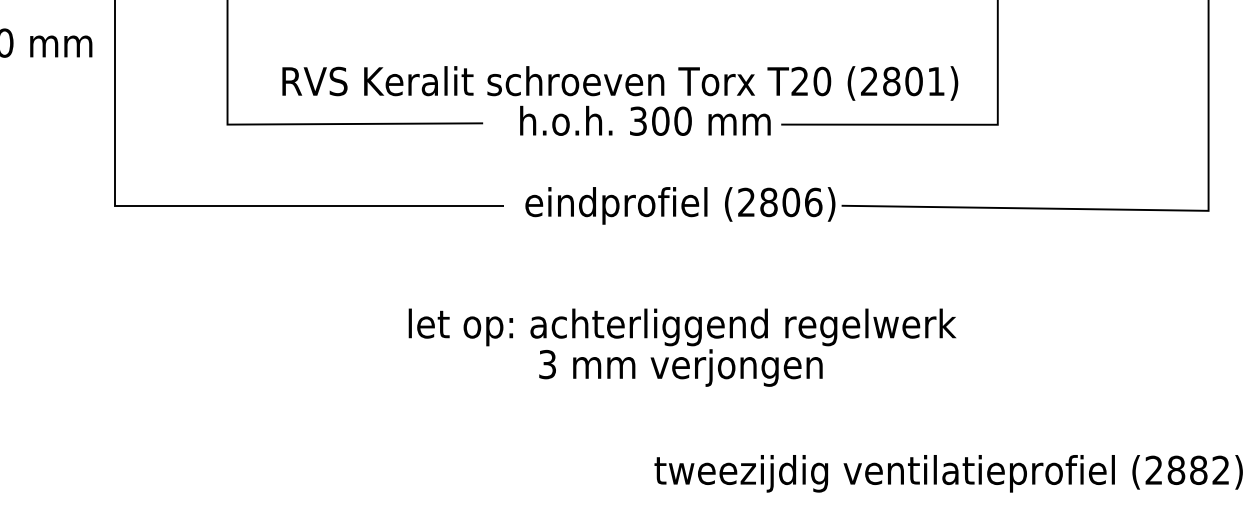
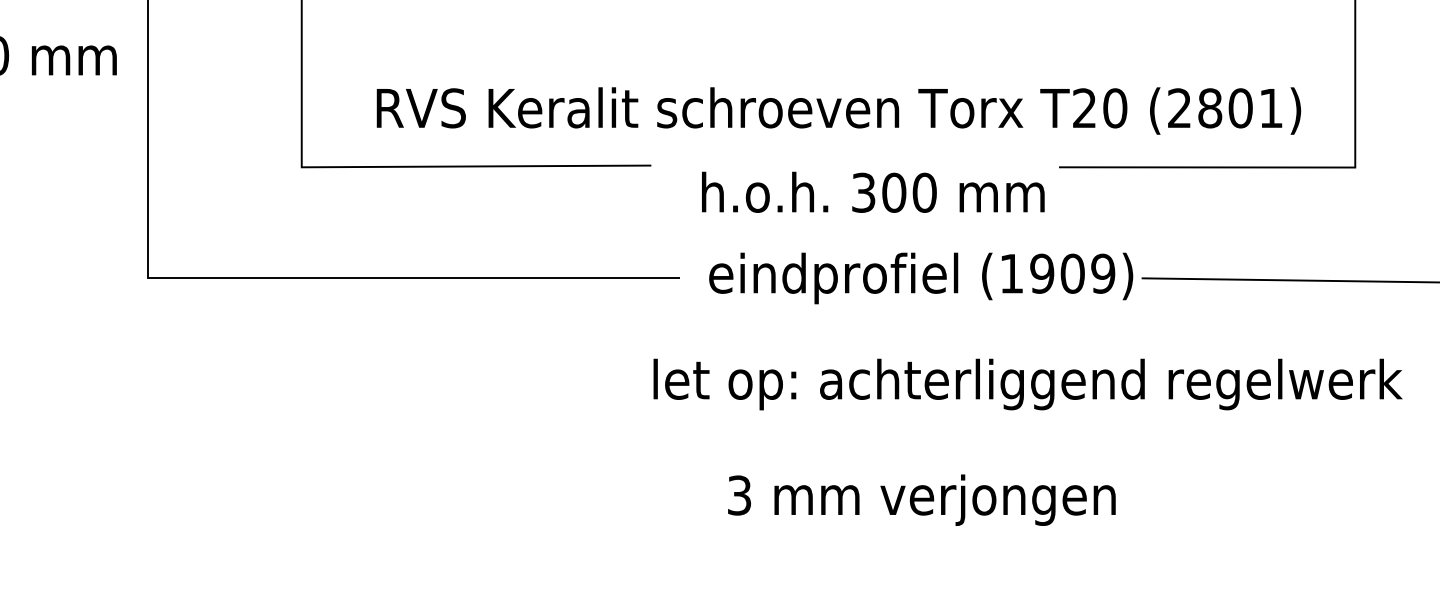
text: (645, 120) -> (873, 191), moved
text: (780, 202) -> (1058, 273), (2806) -> (1909)
text: (682, 327) -> (1027, 384), moved

